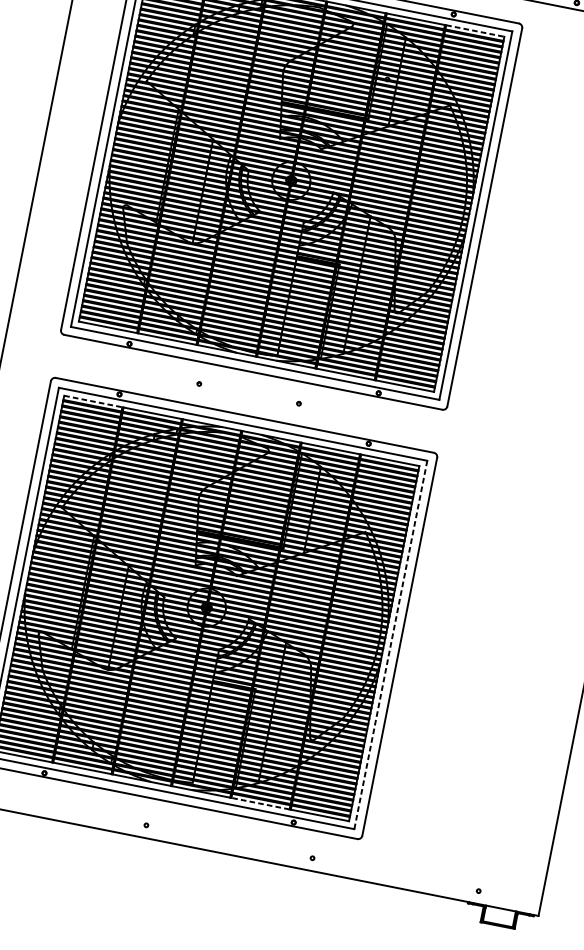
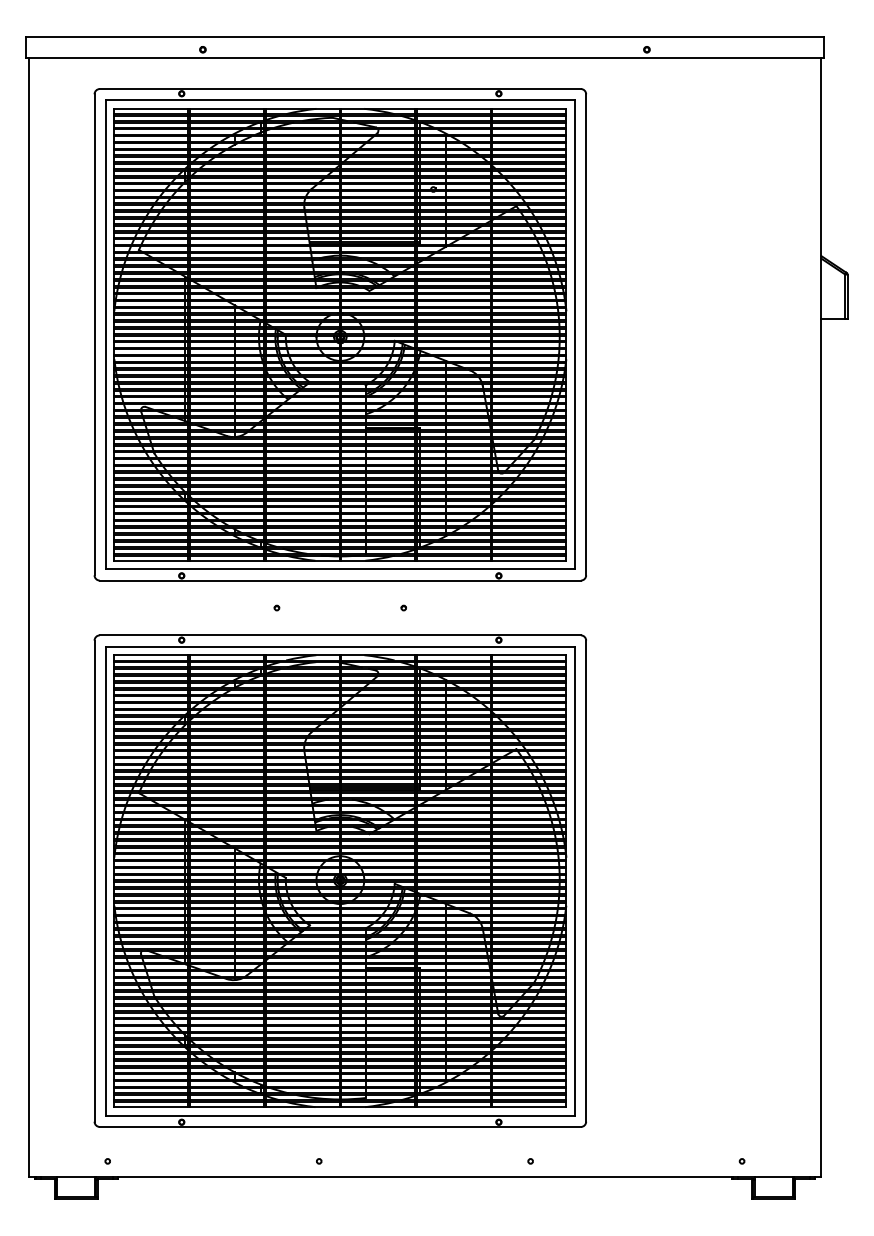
line: (475, 30) -> (529, 108), dashed -> solid
line: (93, 401) -> (151, 655), dashed -> solid
line: (390, 644) -> (574, 880), dashed -> solid
line: (260, 803) -> (453, 1107), dashed -> solid

